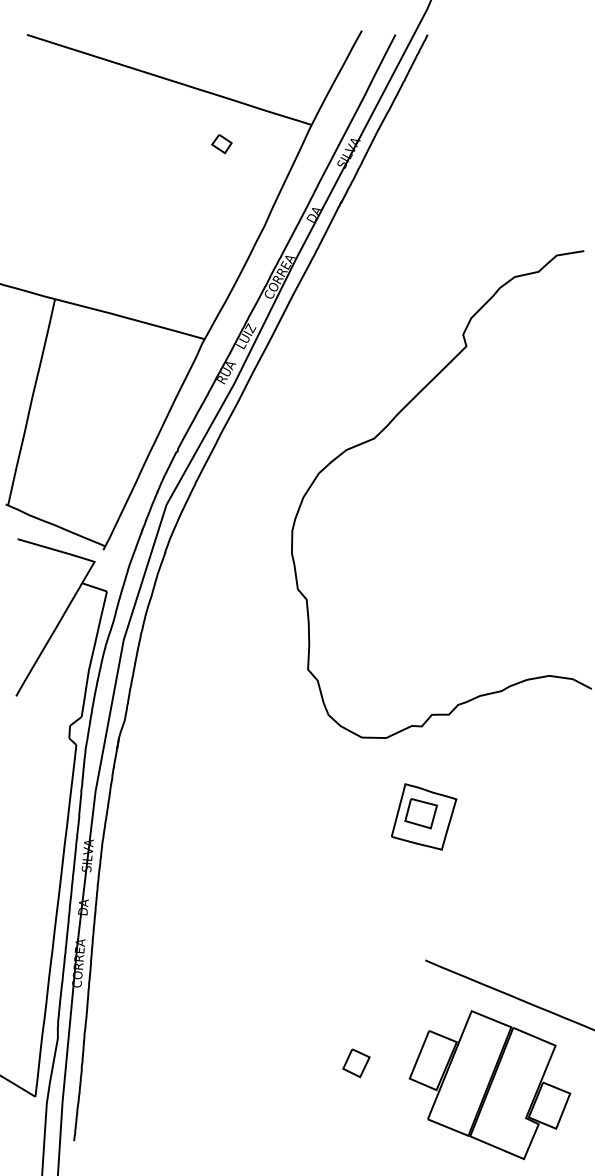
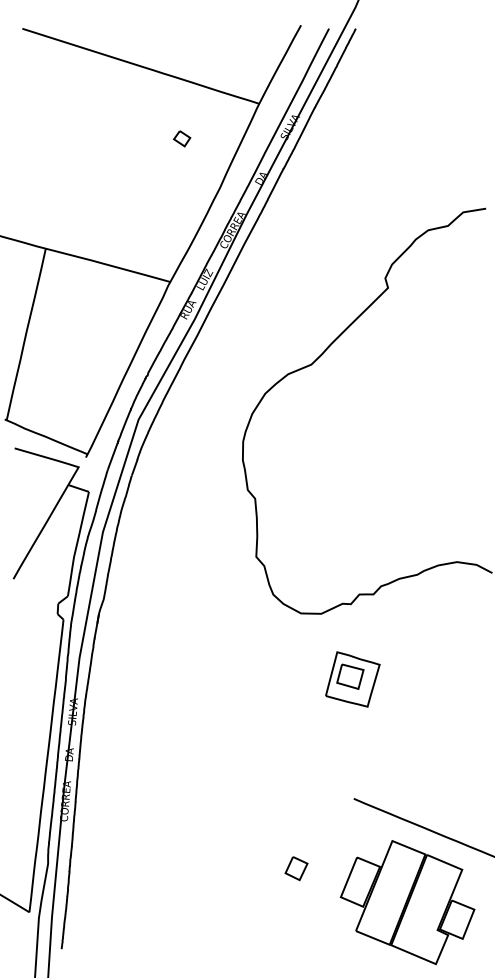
part: (221, 144) -> (181, 139), moved
part: (356, 1063) -> (296, 868), moved

